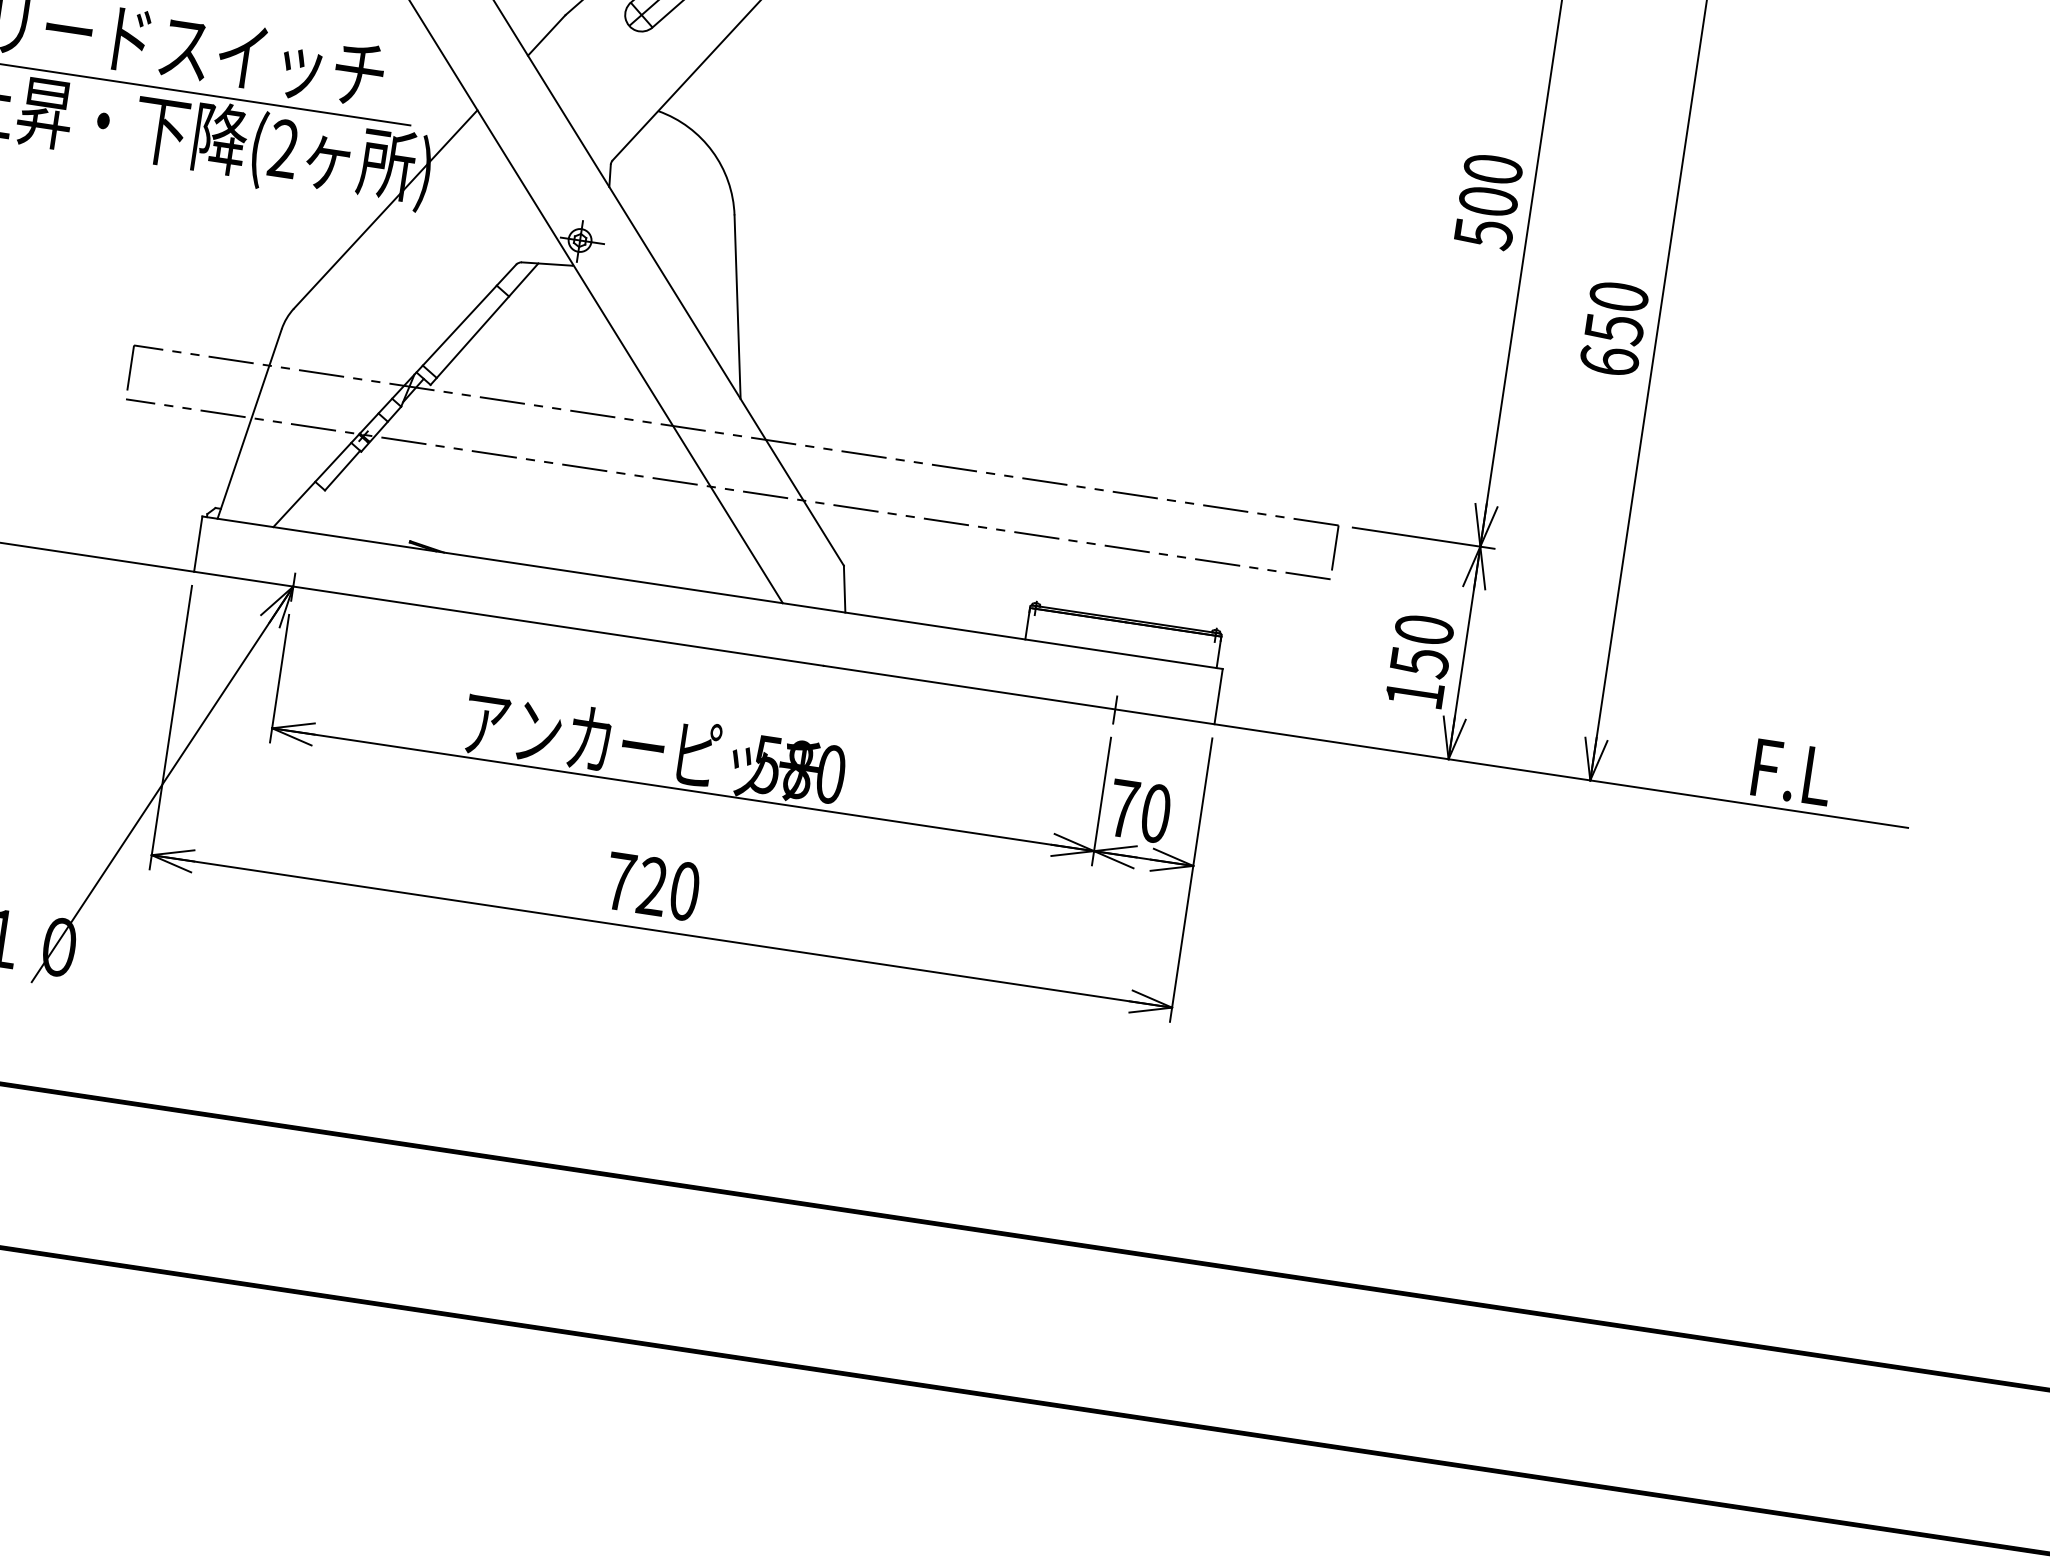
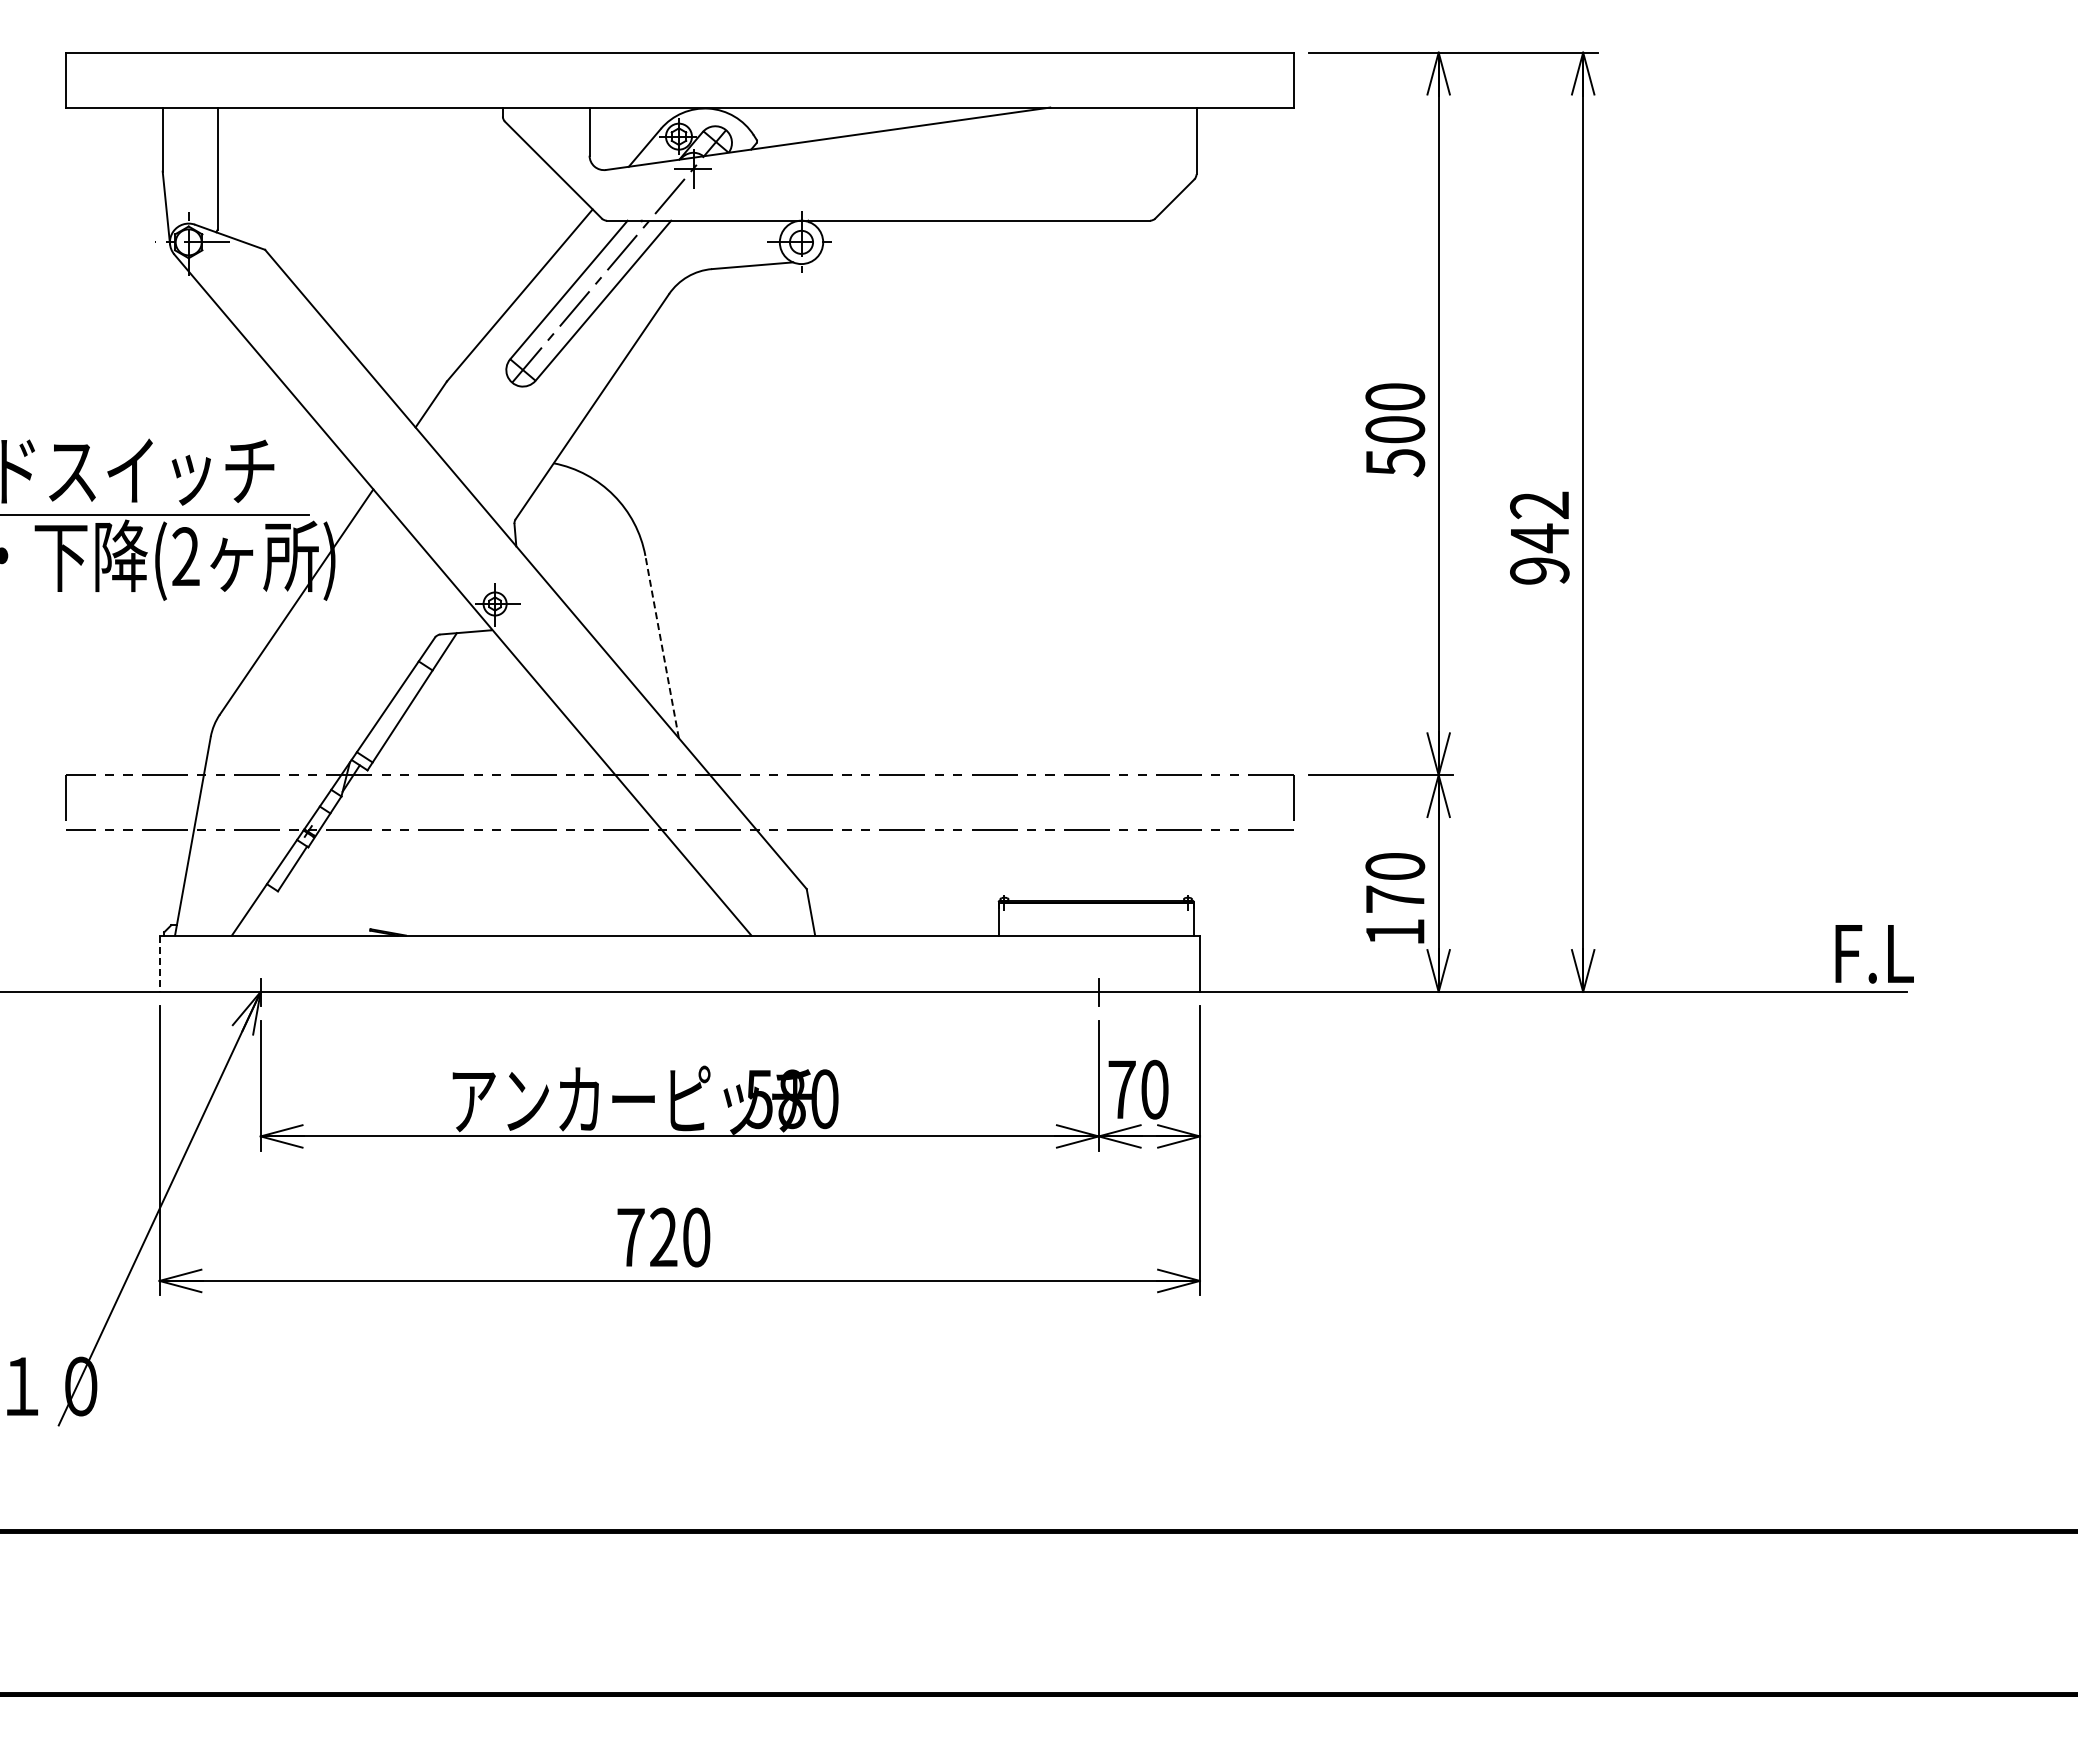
line: (737, 307) -> (662, 647), solid -> dashed
text: (1614, 328) -> (1539, 537), 650 -> 942
line: (198, 544) -> (159, 964), solid -> dashed
text: (1419, 662) -> (1395, 899), 150 -> 170
text: (1792, 773) -> (1874, 954), moved

